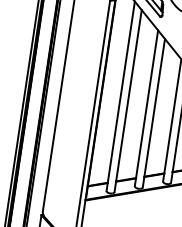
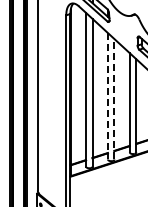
line: (145, 108) -> (107, 96), solid -> dashed
line: (154, 112) -> (114, 98), solid -> dashed

